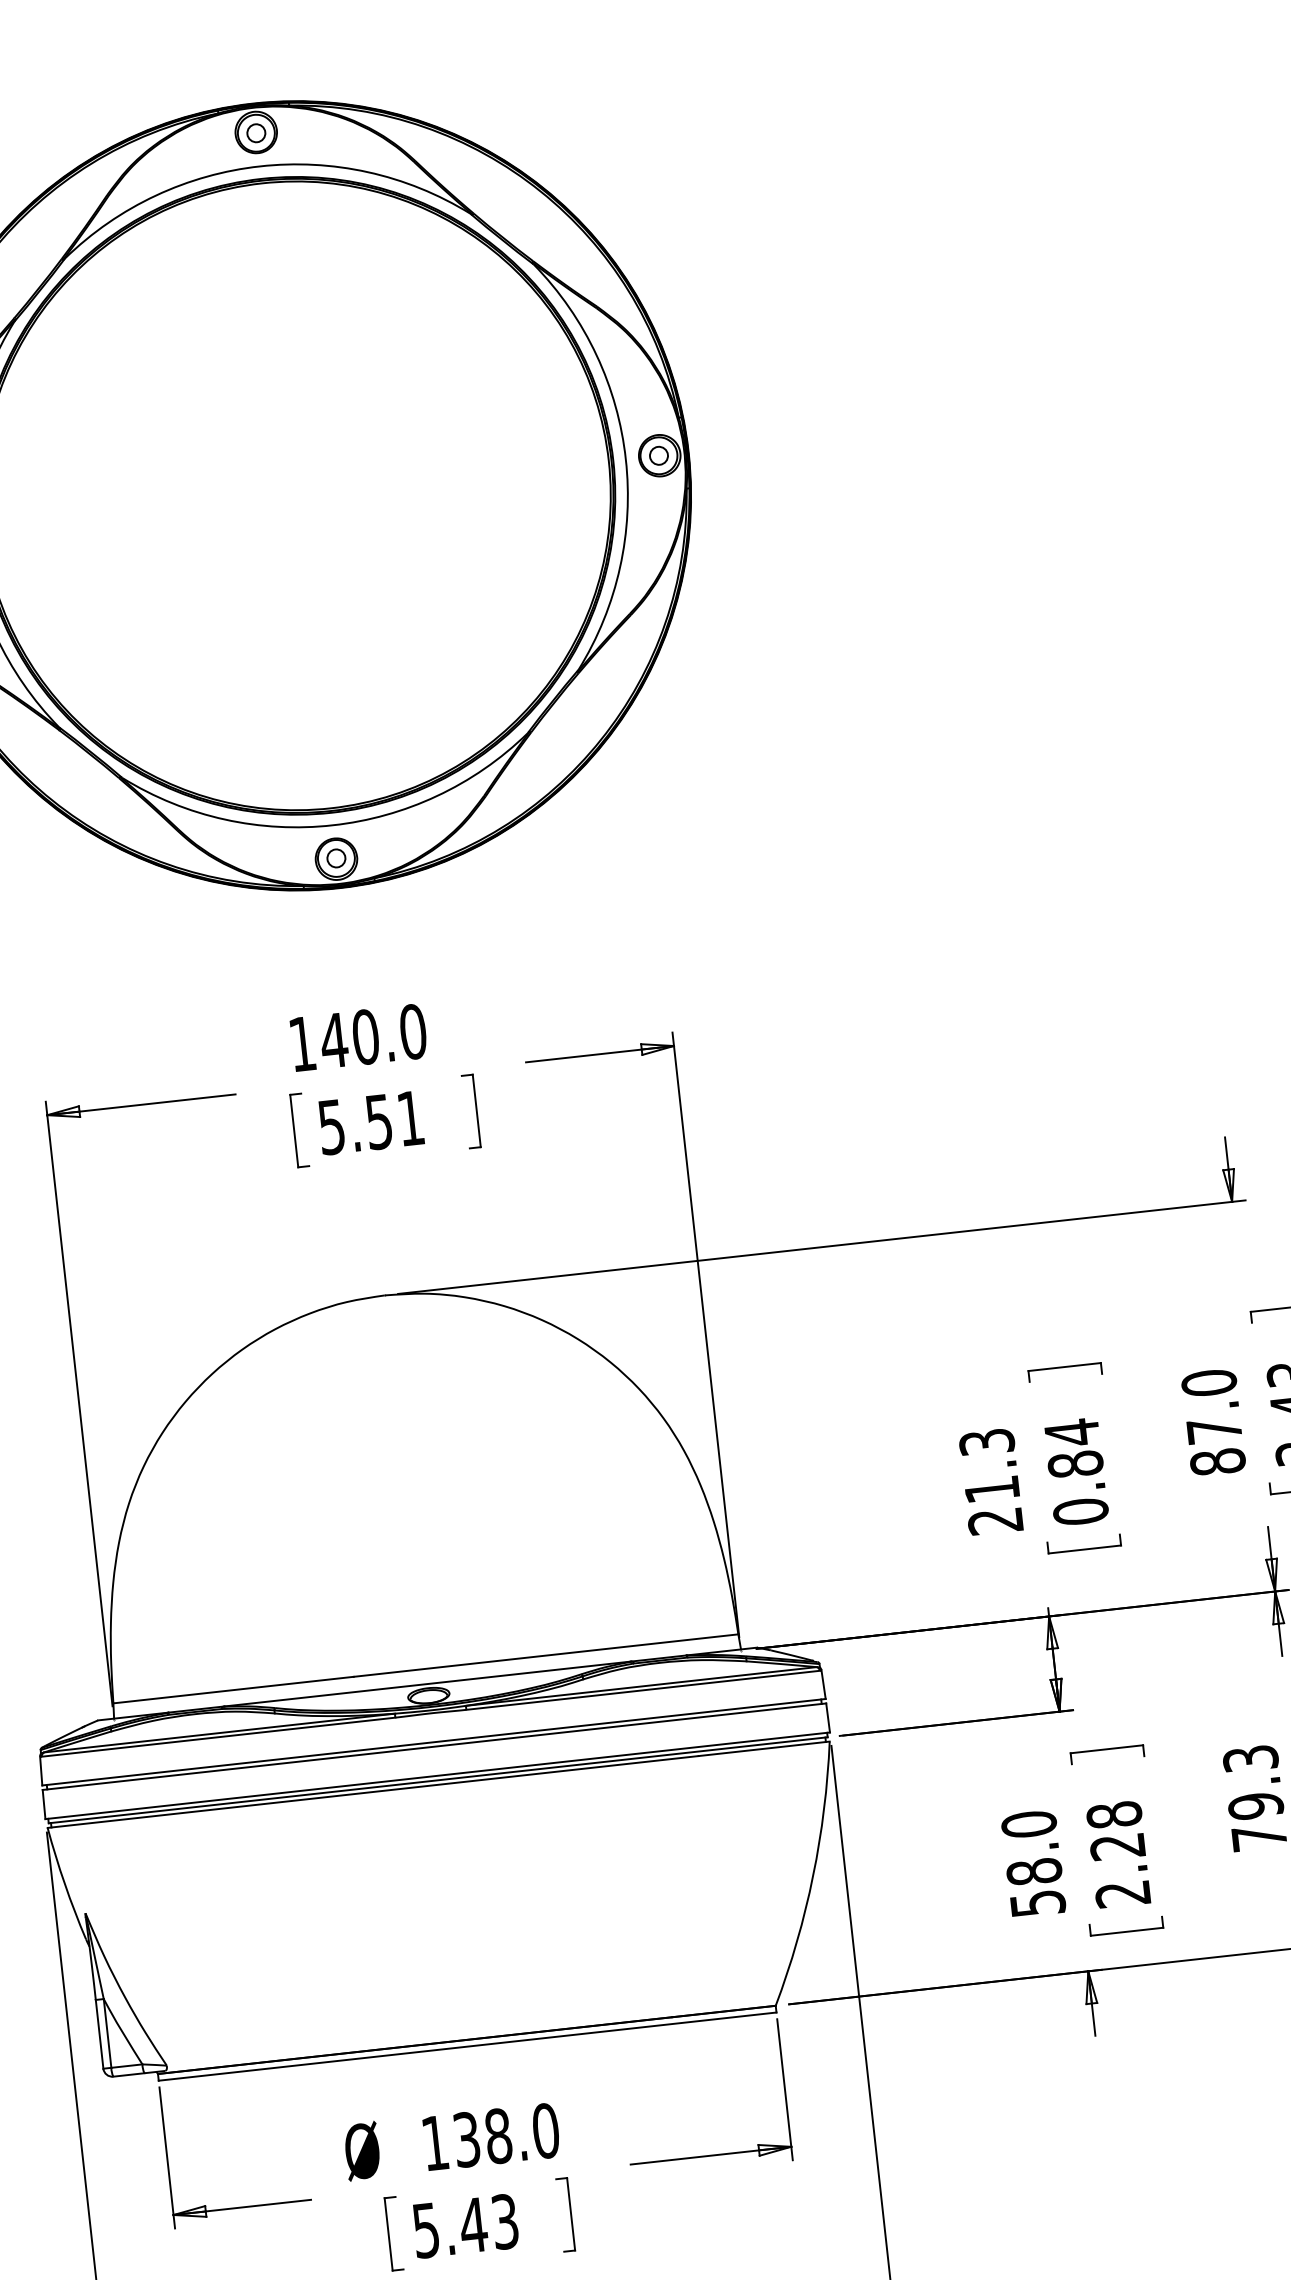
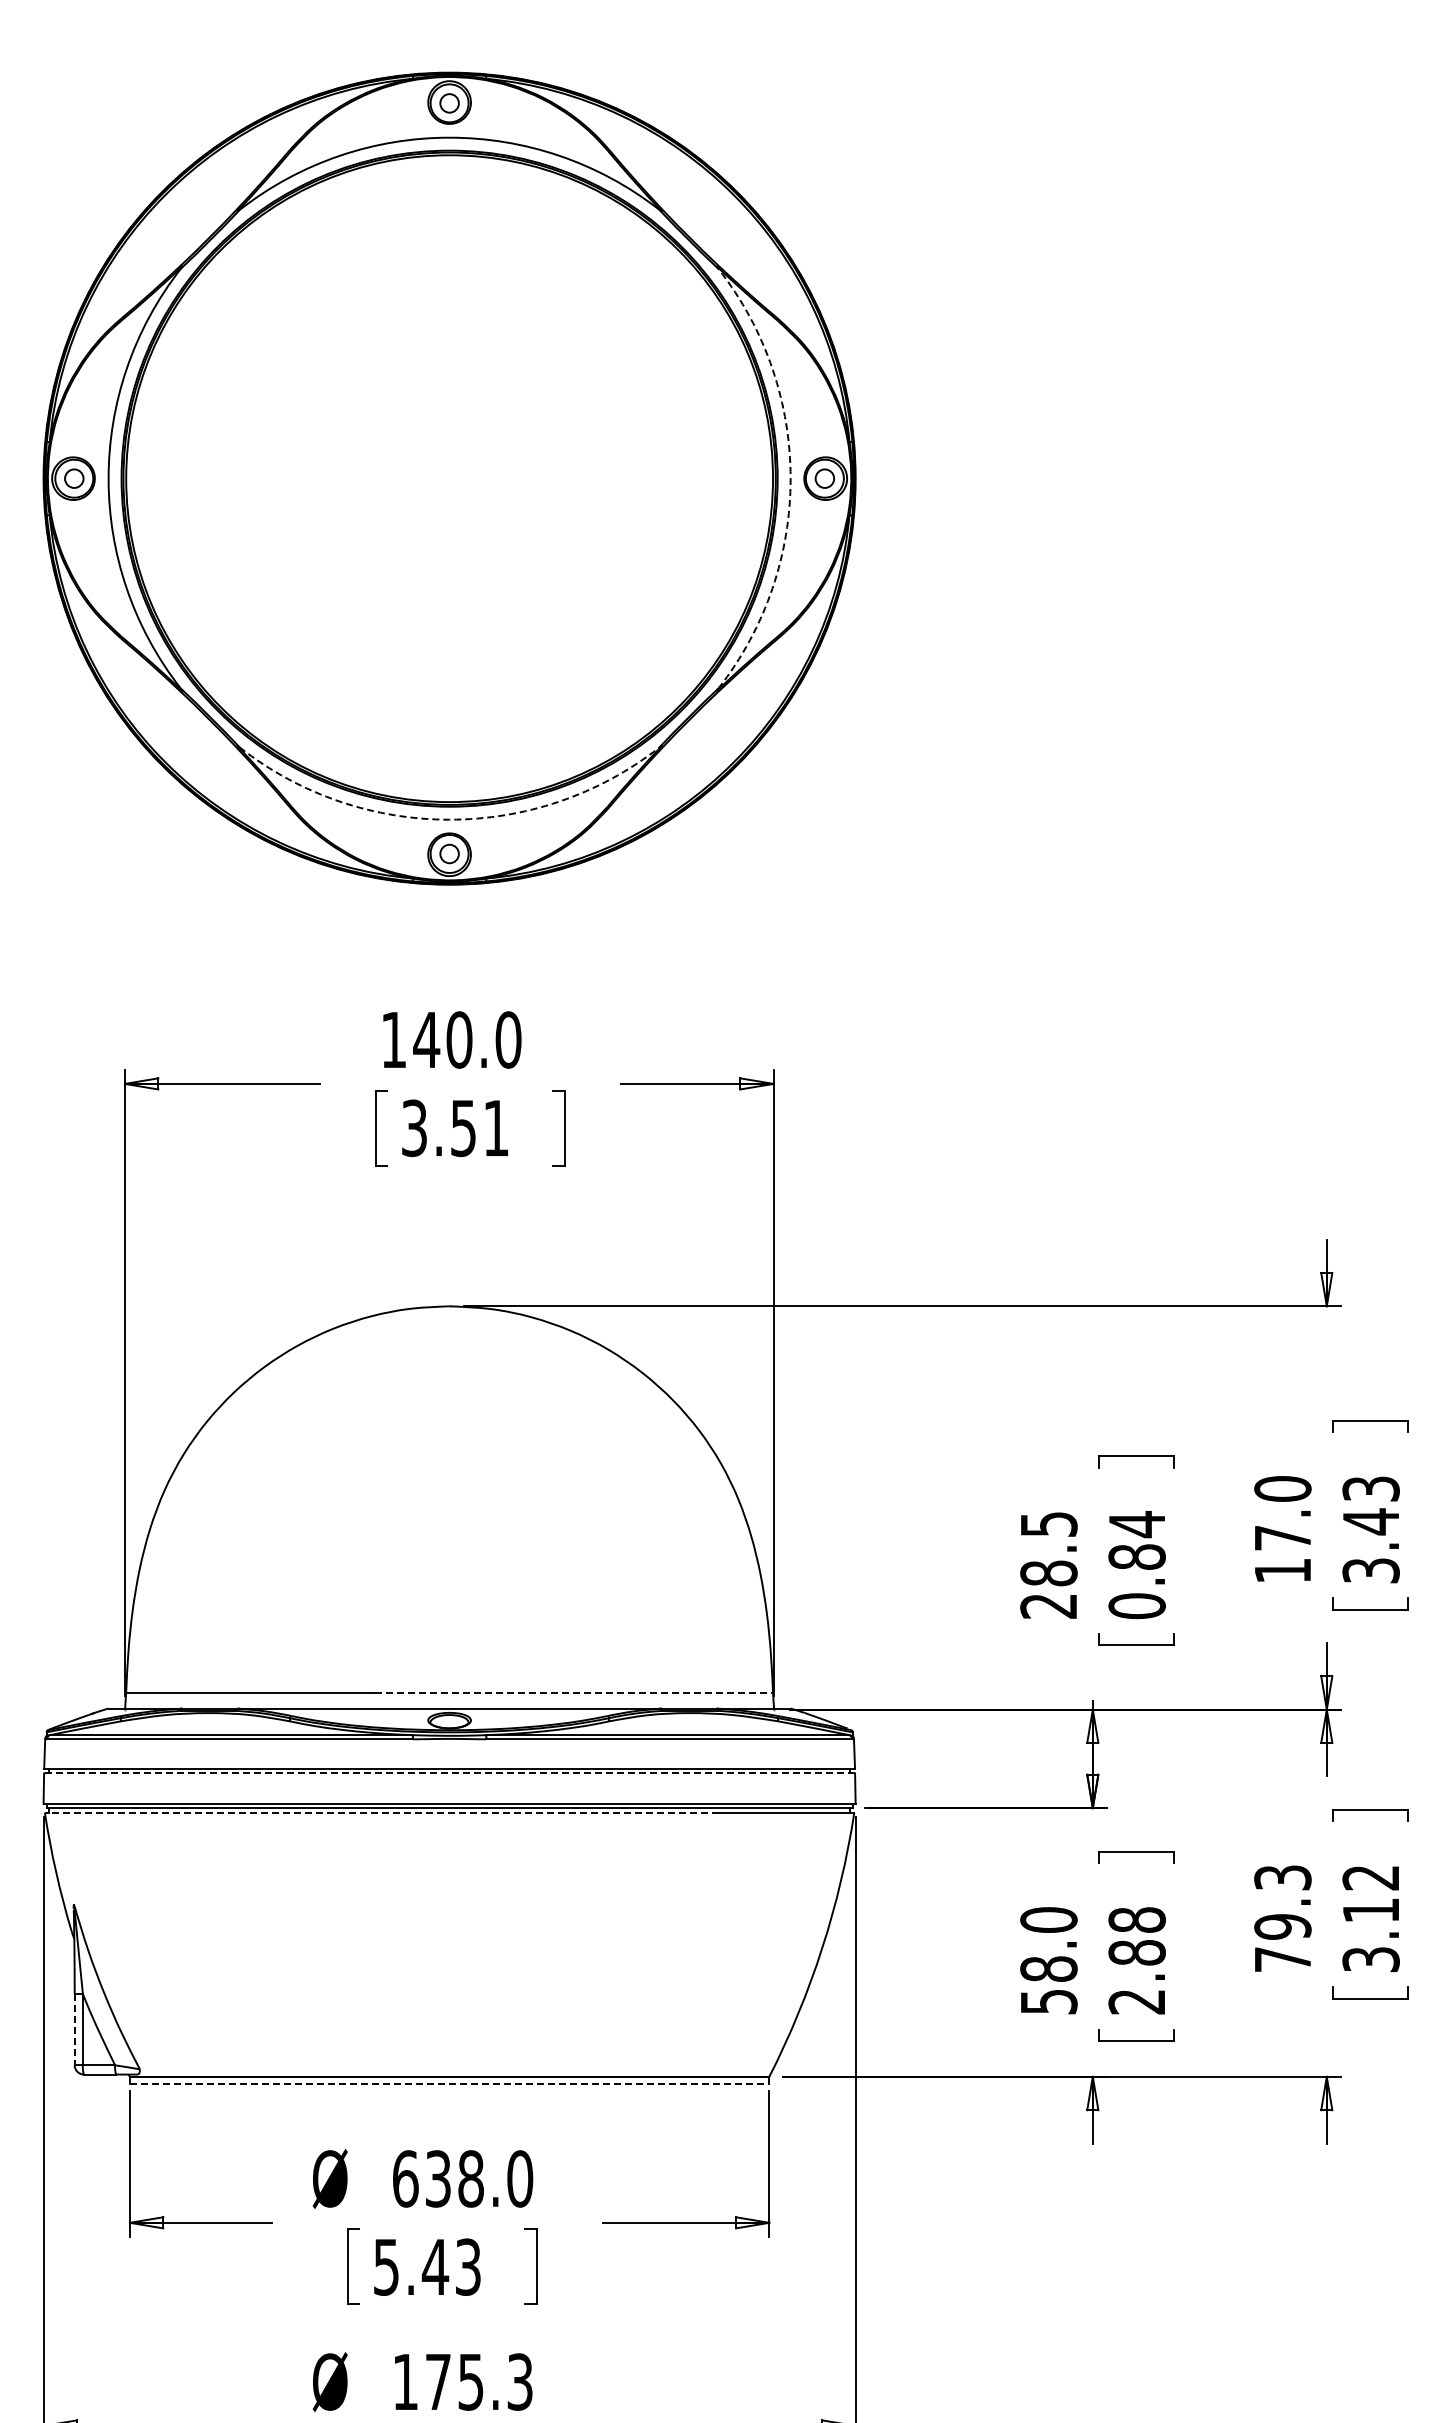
arc: (625, 459) -> (790, 478), solid -> dashed
arc: (332, 825) -> (449, 819), solid -> dashed
text: (331, 1126) -> (414, 1127), 5.51 -> 3.51
text: (1217, 1461) -> (1282, 1570), 87.0 -> 17.0
text: (989, 1466) -> (1048, 1549), 21.3 -> 28.5
line: (546, 1655) -> (574, 1692), solid -> dashed
line: (434, 1746) -> (449, 1773), solid -> dashed
line: (372, 1791) -> (381, 1812), solid -> dashed
text: (1117, 1846) -> (1136, 1952), 2.28 -> 2.88
line: (99, 2034) -> (74, 2029), solid -> dashed
line: (467, 2046) -> (449, 2083), solid -> dashed
text: (435, 2142) -> (405, 2178), 138.0 -> 638.0

